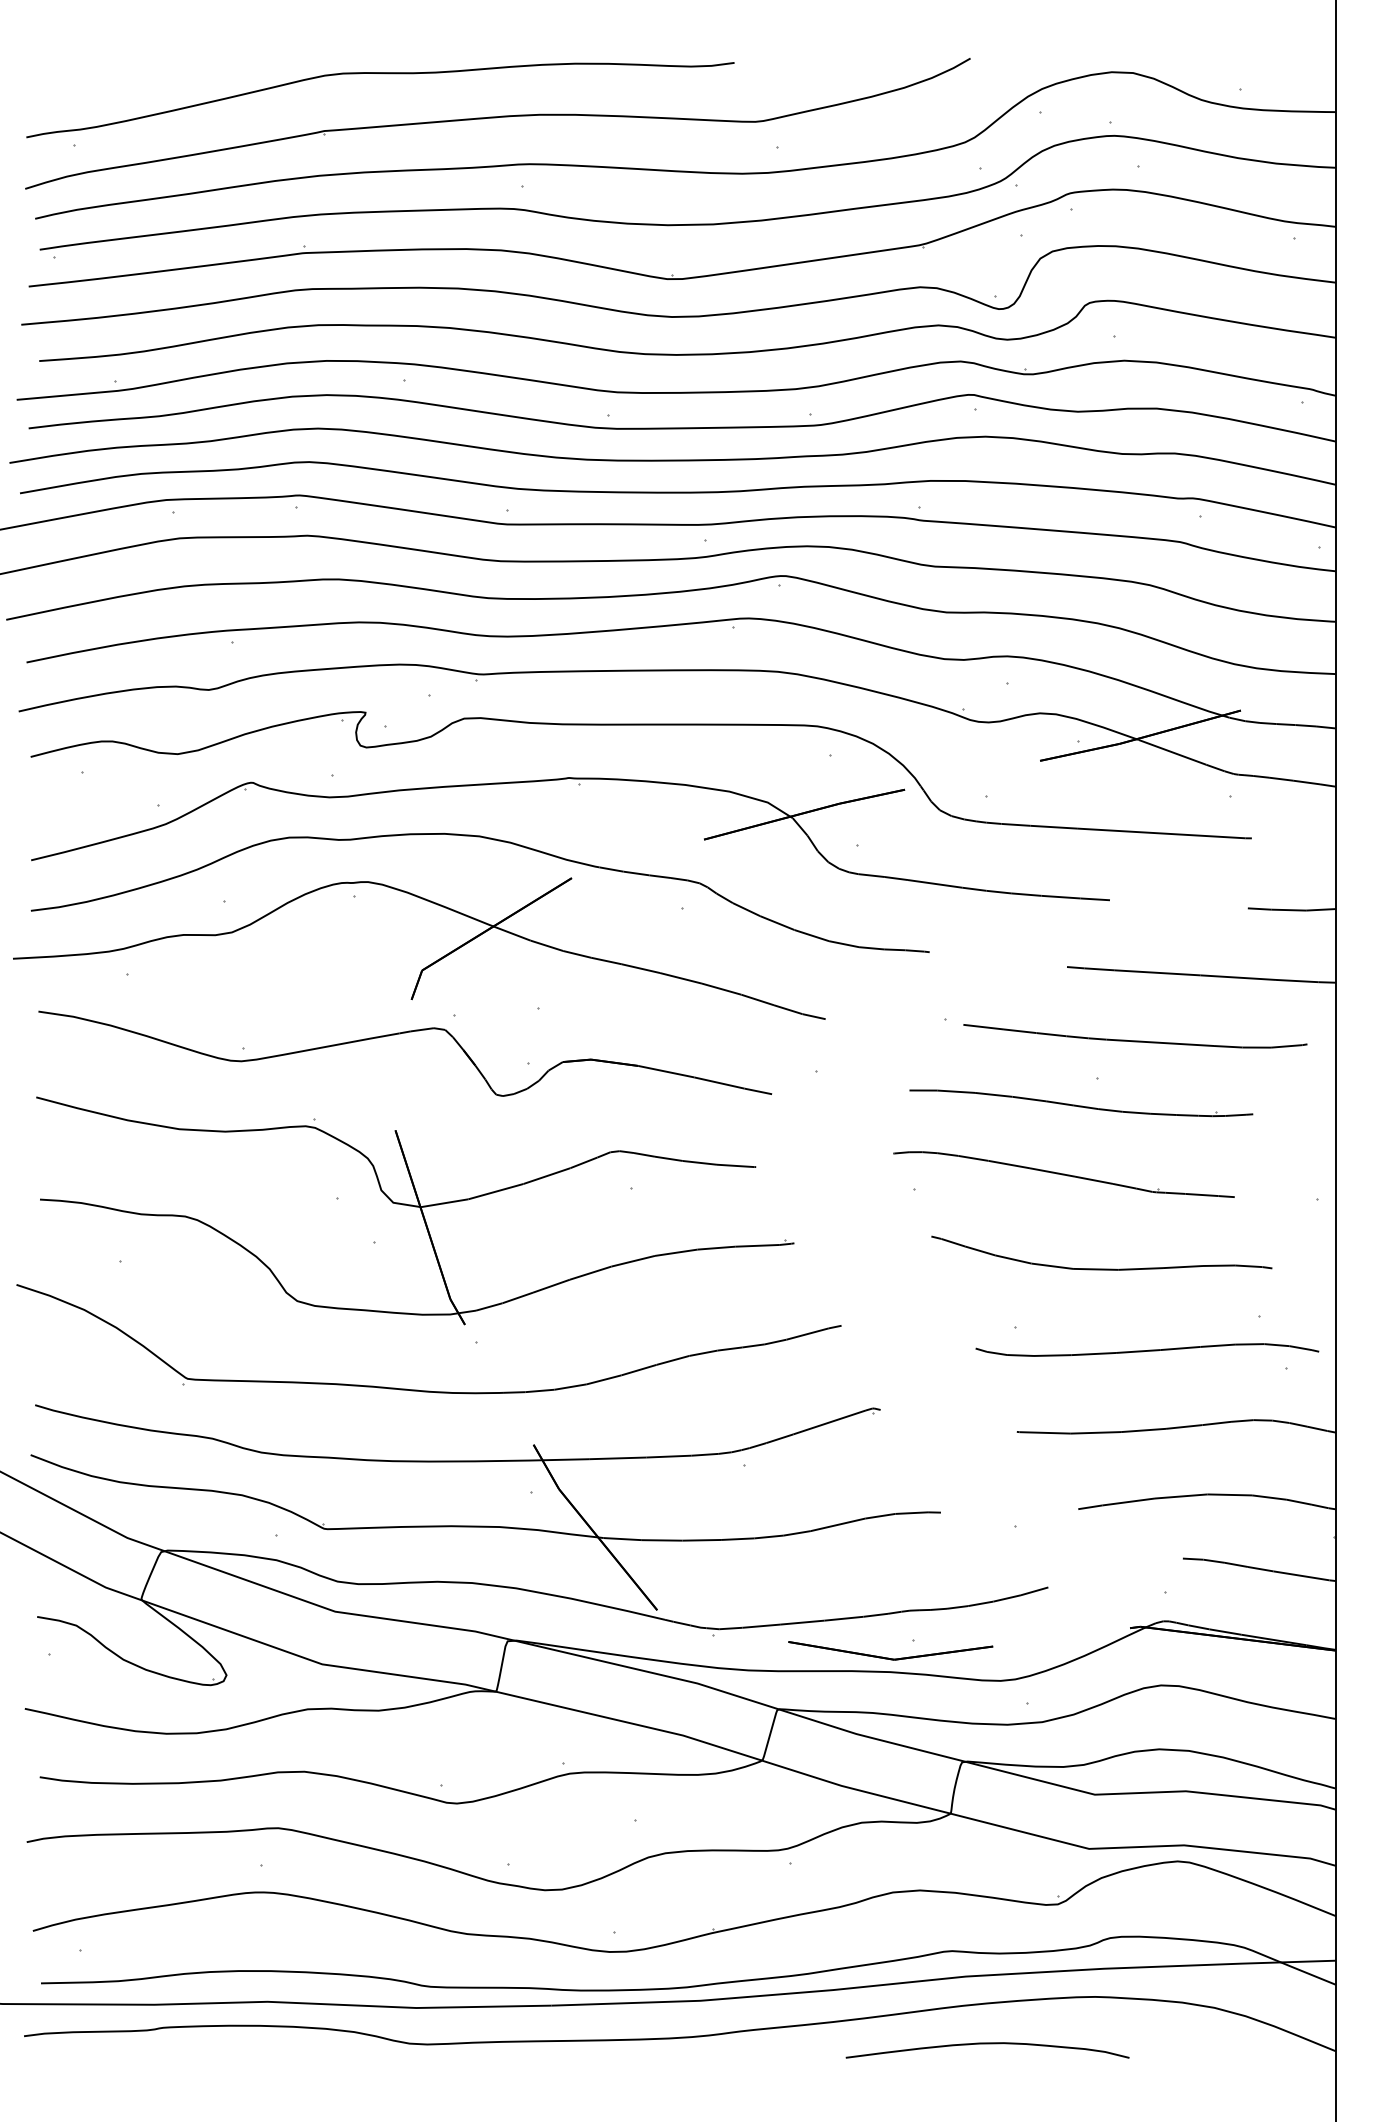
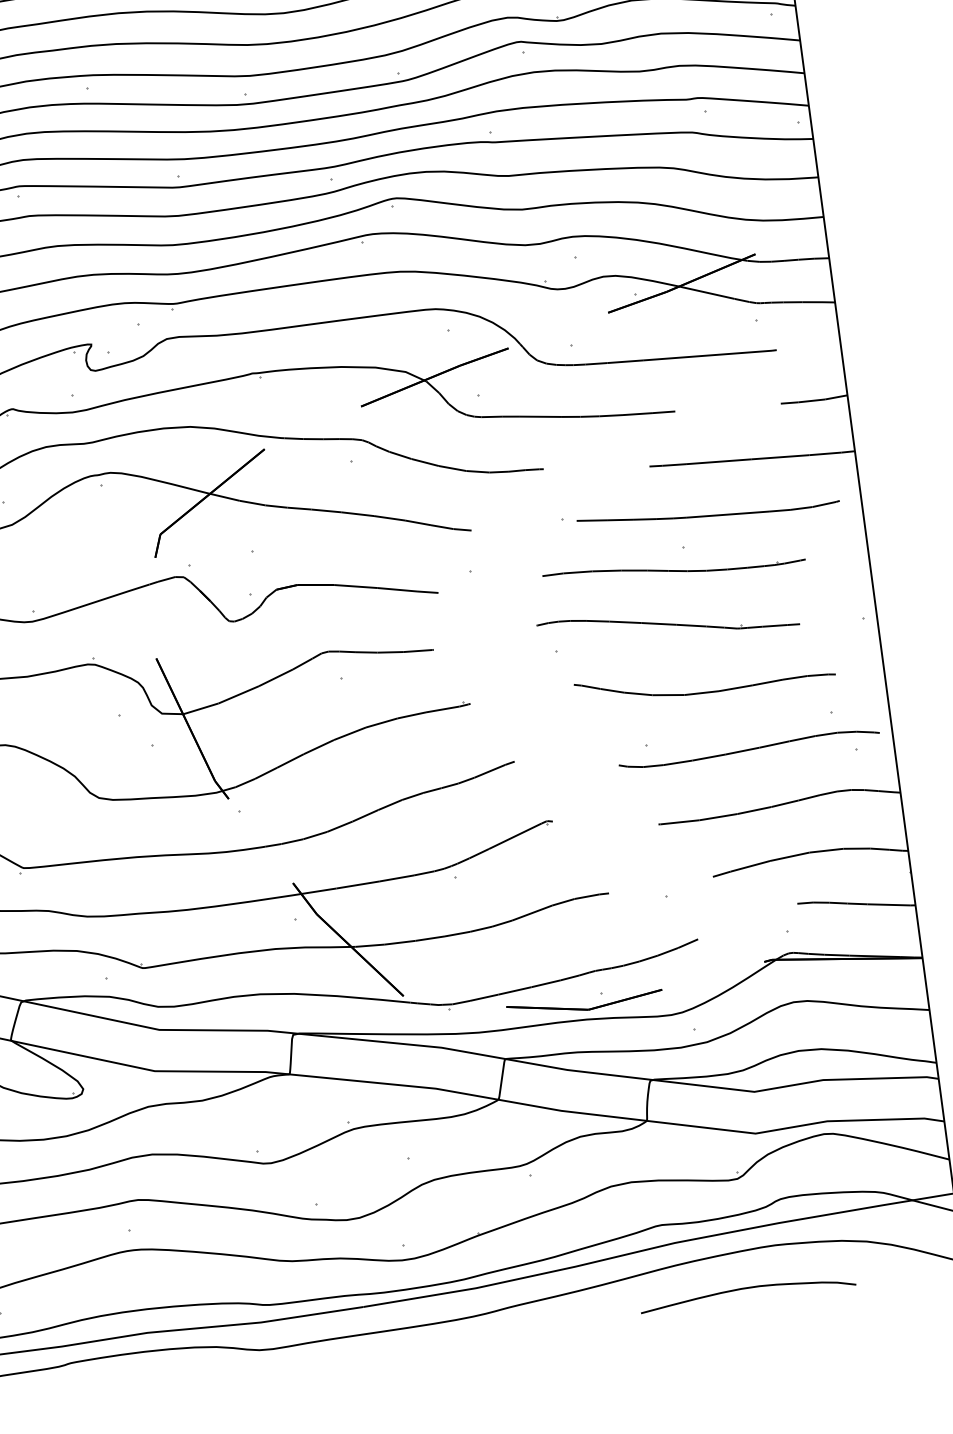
curve: (987, 2044) -> (747, 1288), moved

